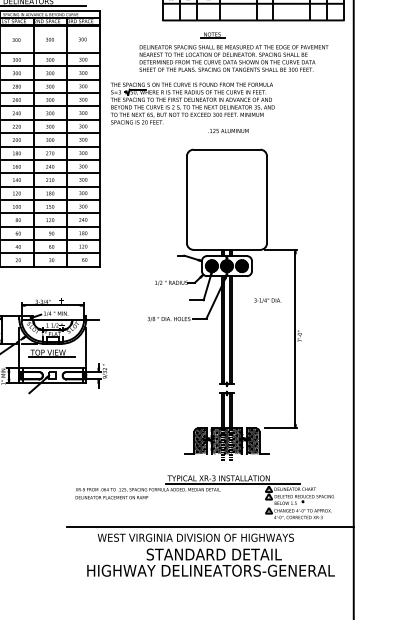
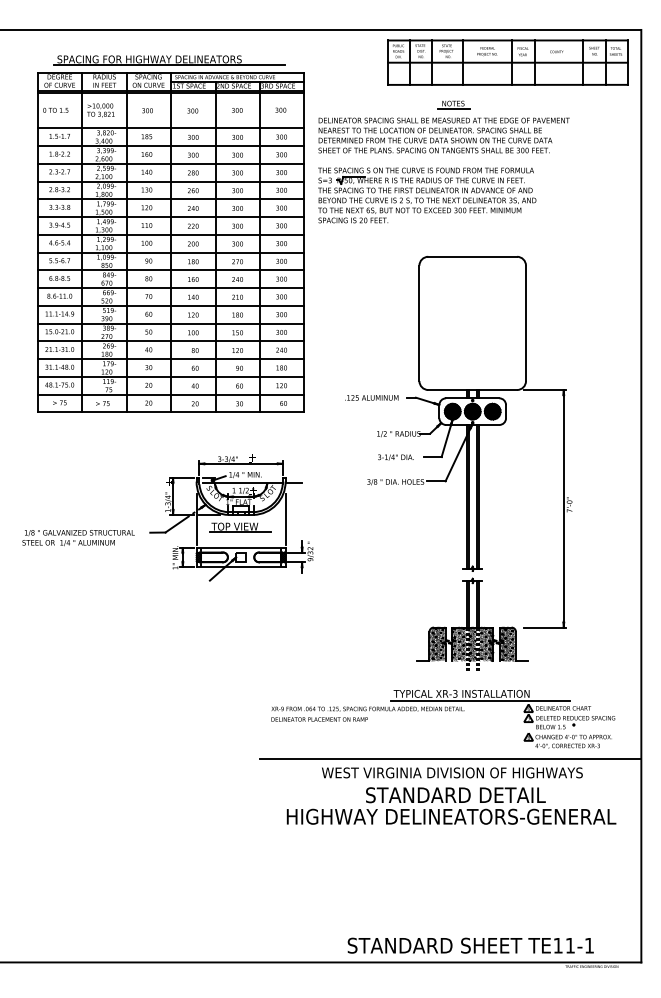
text: (233, 58) -> (443, 135), moved
text: (228, 130) -> (371, 397), moved
text: (267, 300) -> (395, 457), moved
text: (195, 537) -> (452, 772), moved

